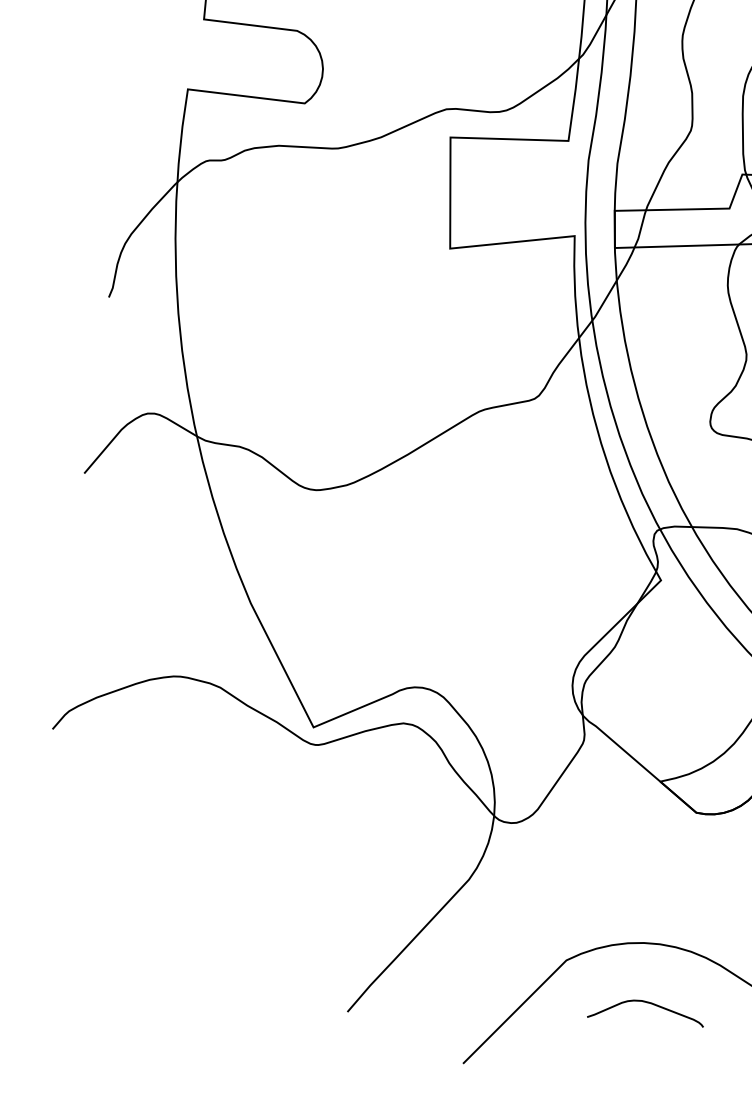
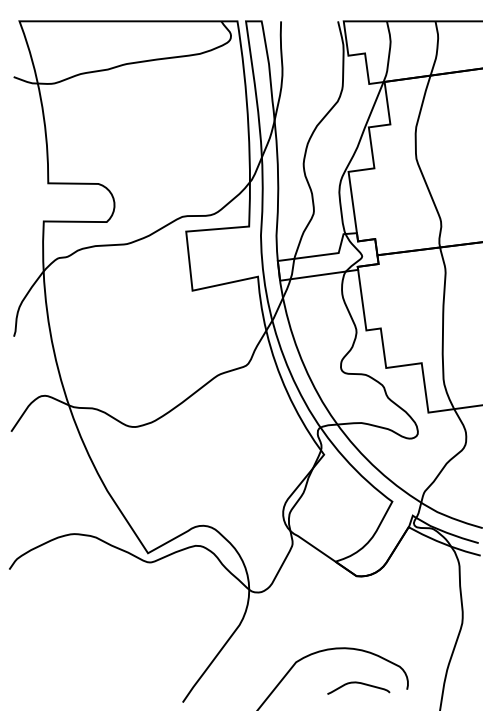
curve: (646, 1003) -> (358, 683), moved

